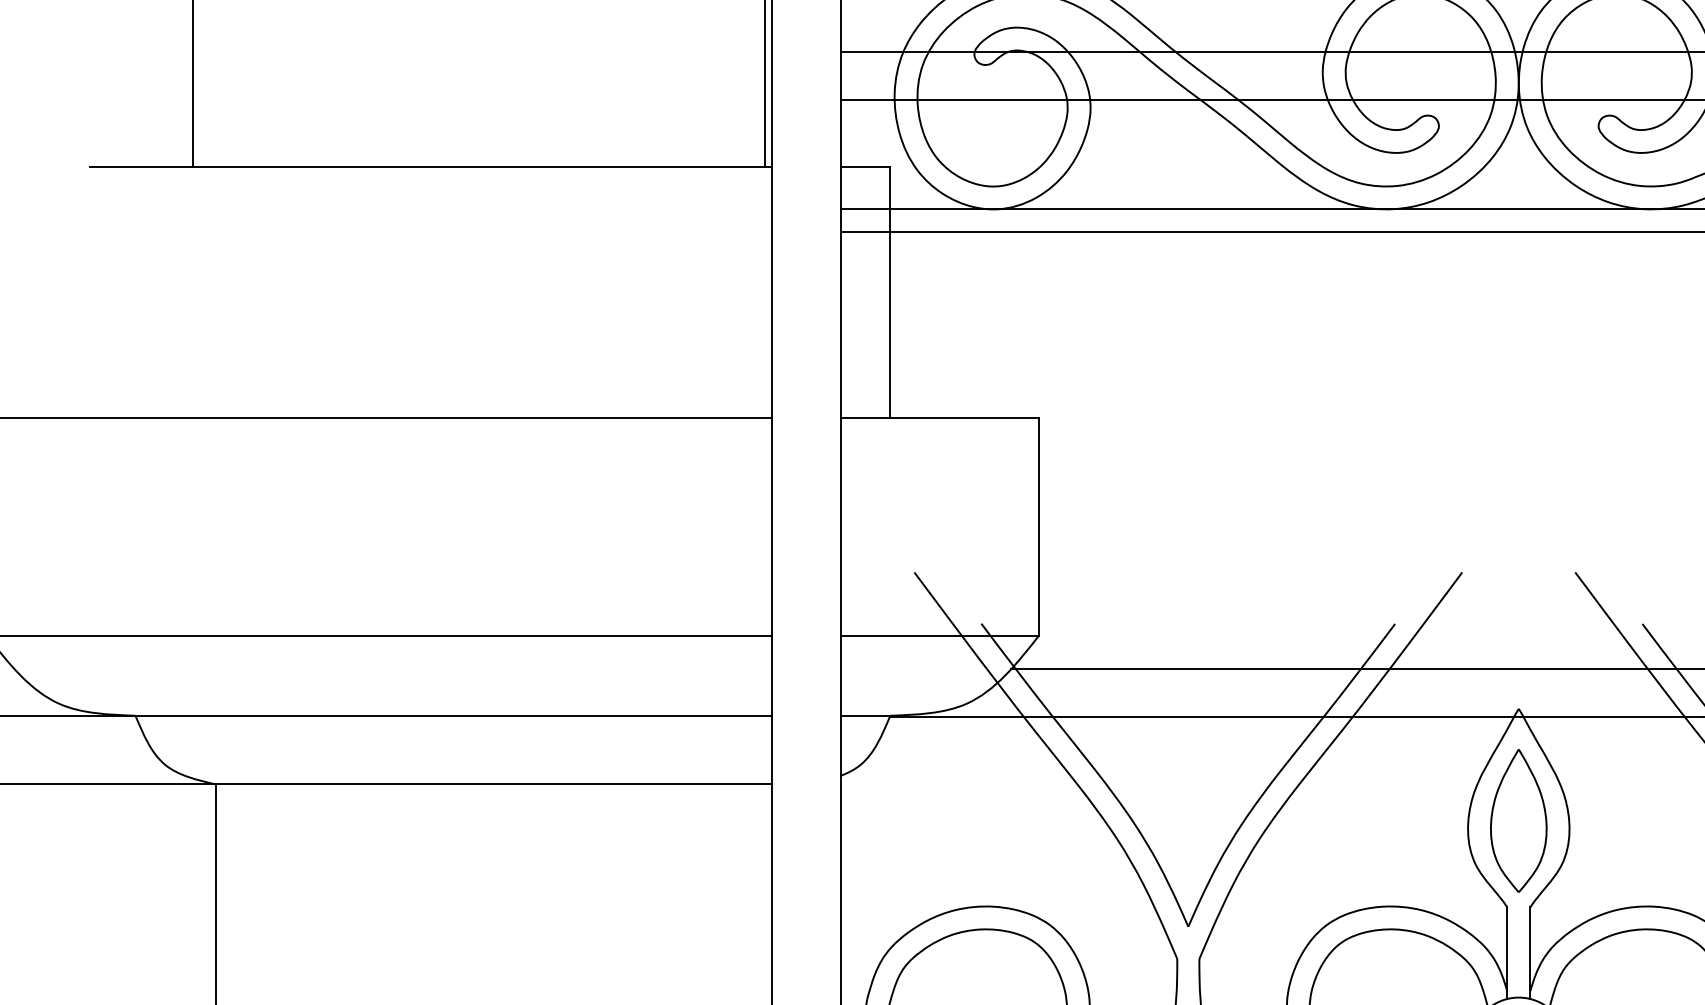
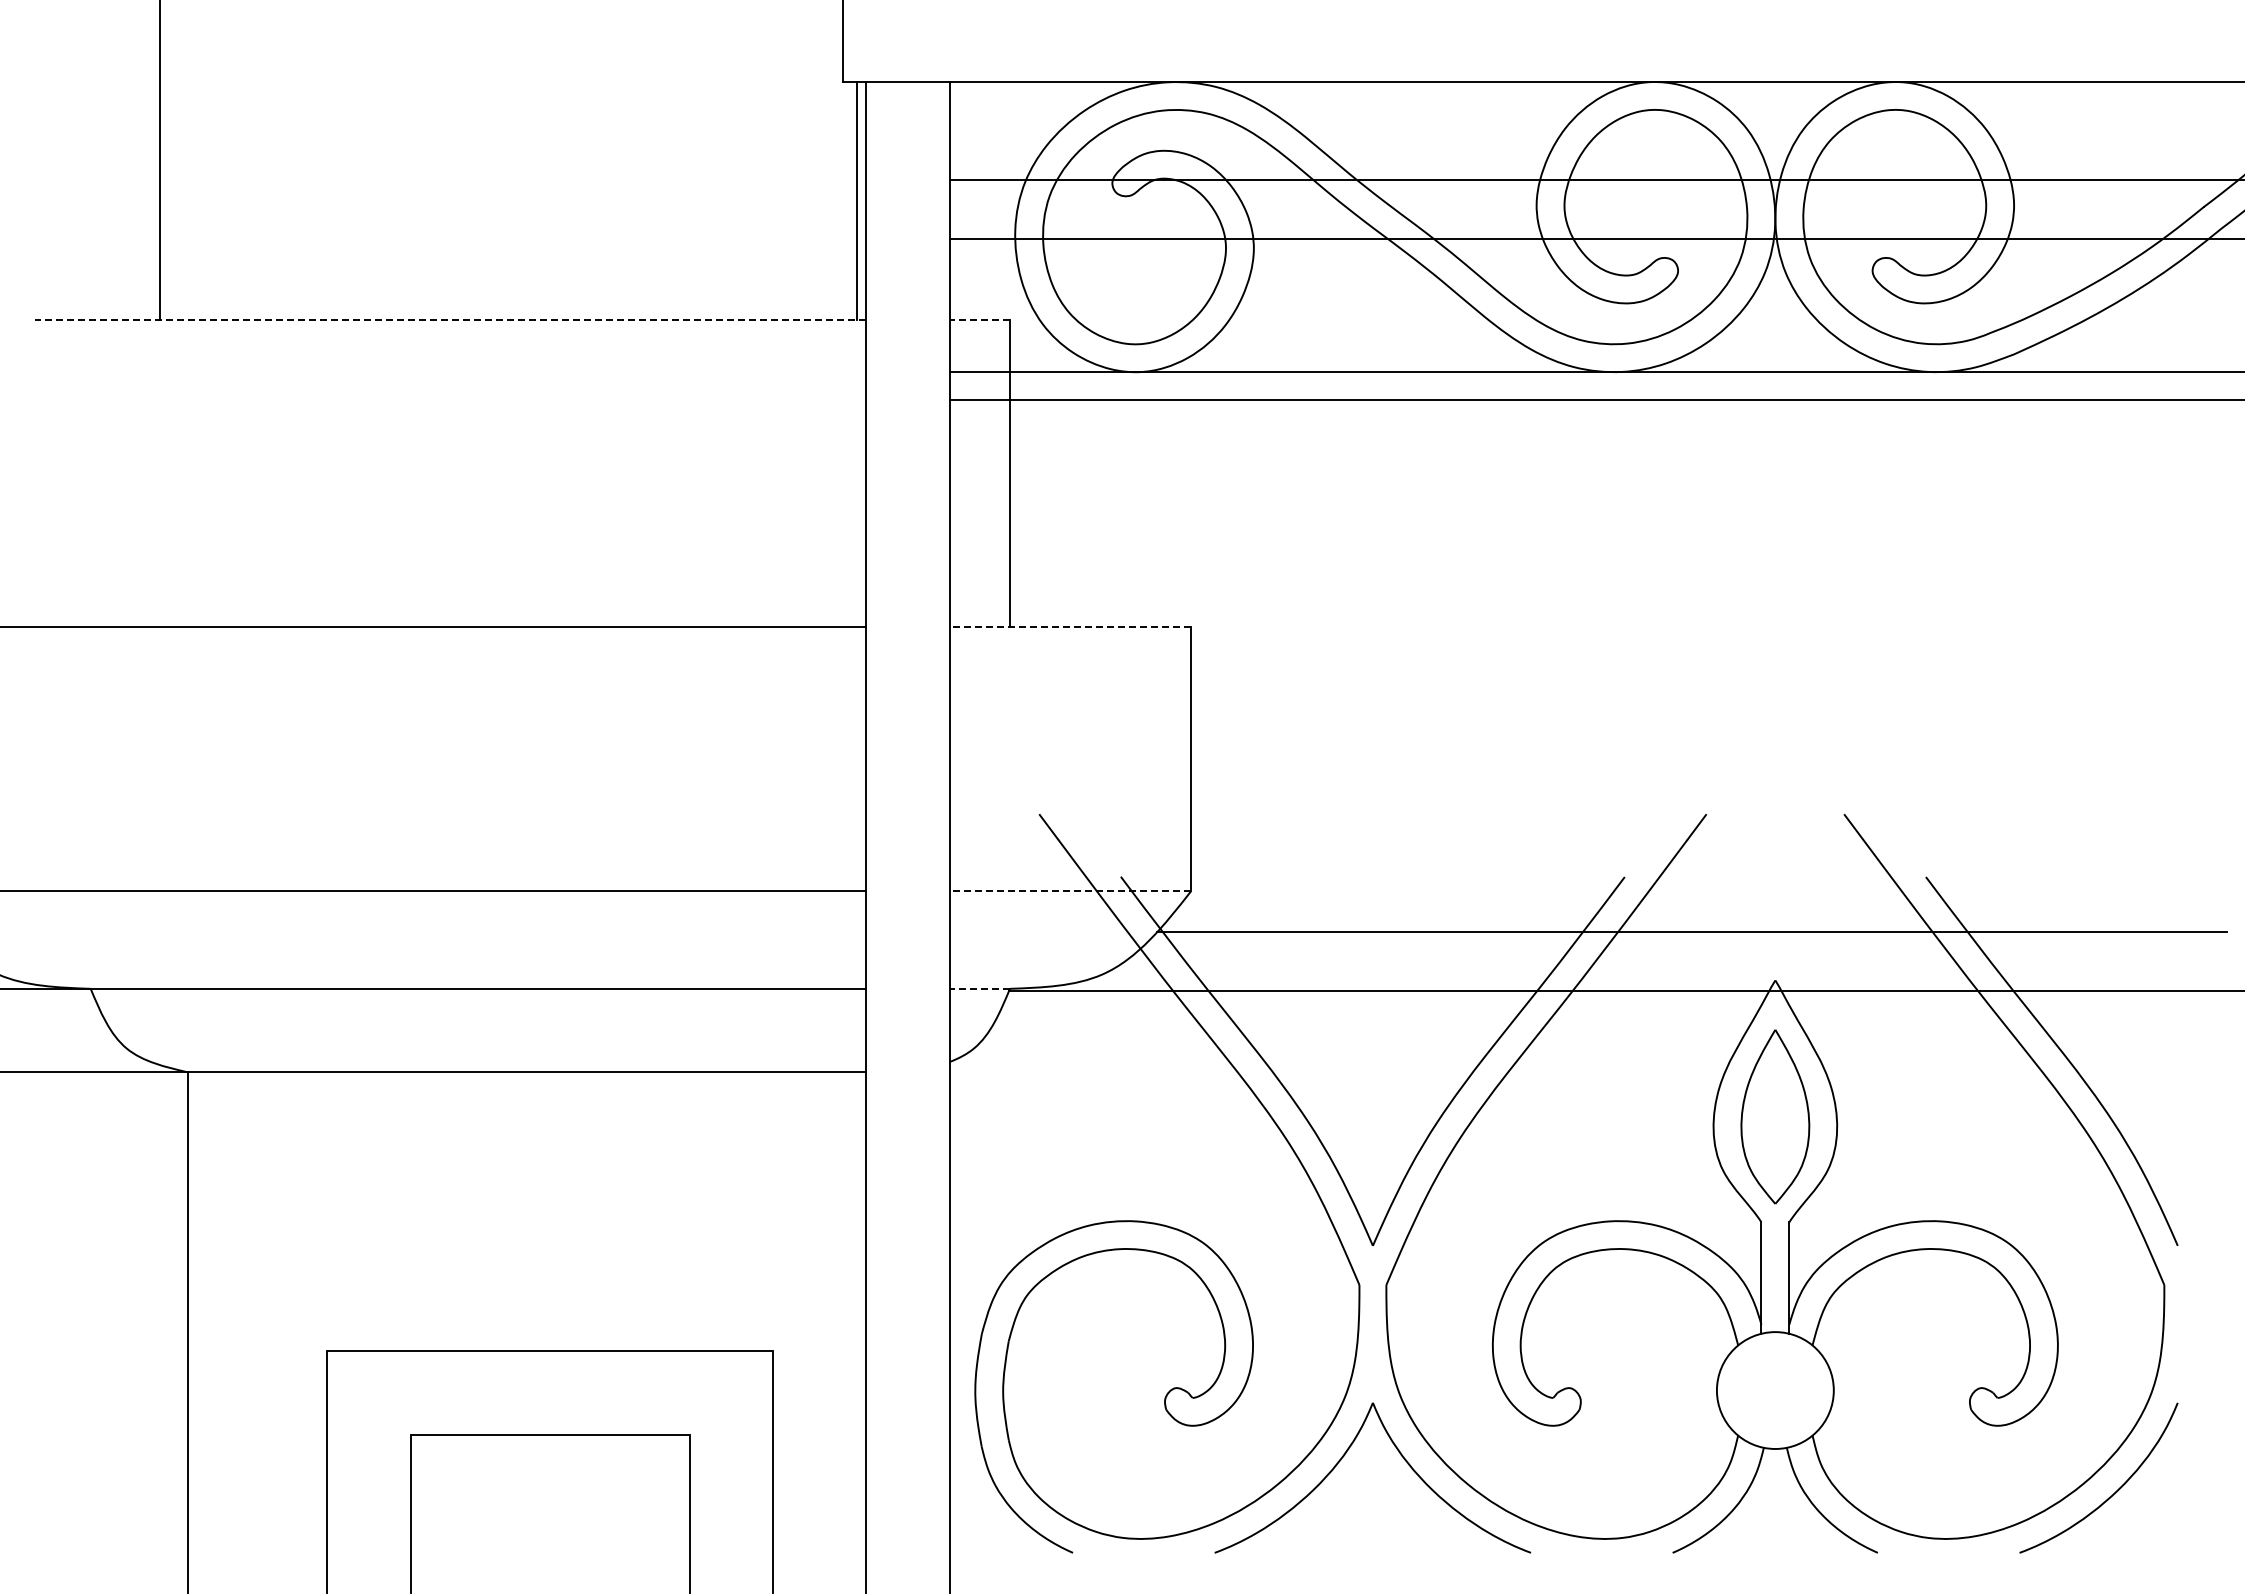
line: (430, 166) -> (450, 320), solid -> dashed
line: (865, 166) -> (979, 320), solid -> dashed
line: (940, 418) -> (1070, 626), solid -> dashed
line: (940, 635) -> (1070, 891), solid -> dashed
line: (865, 715) -> (979, 988), solid -> dashed

